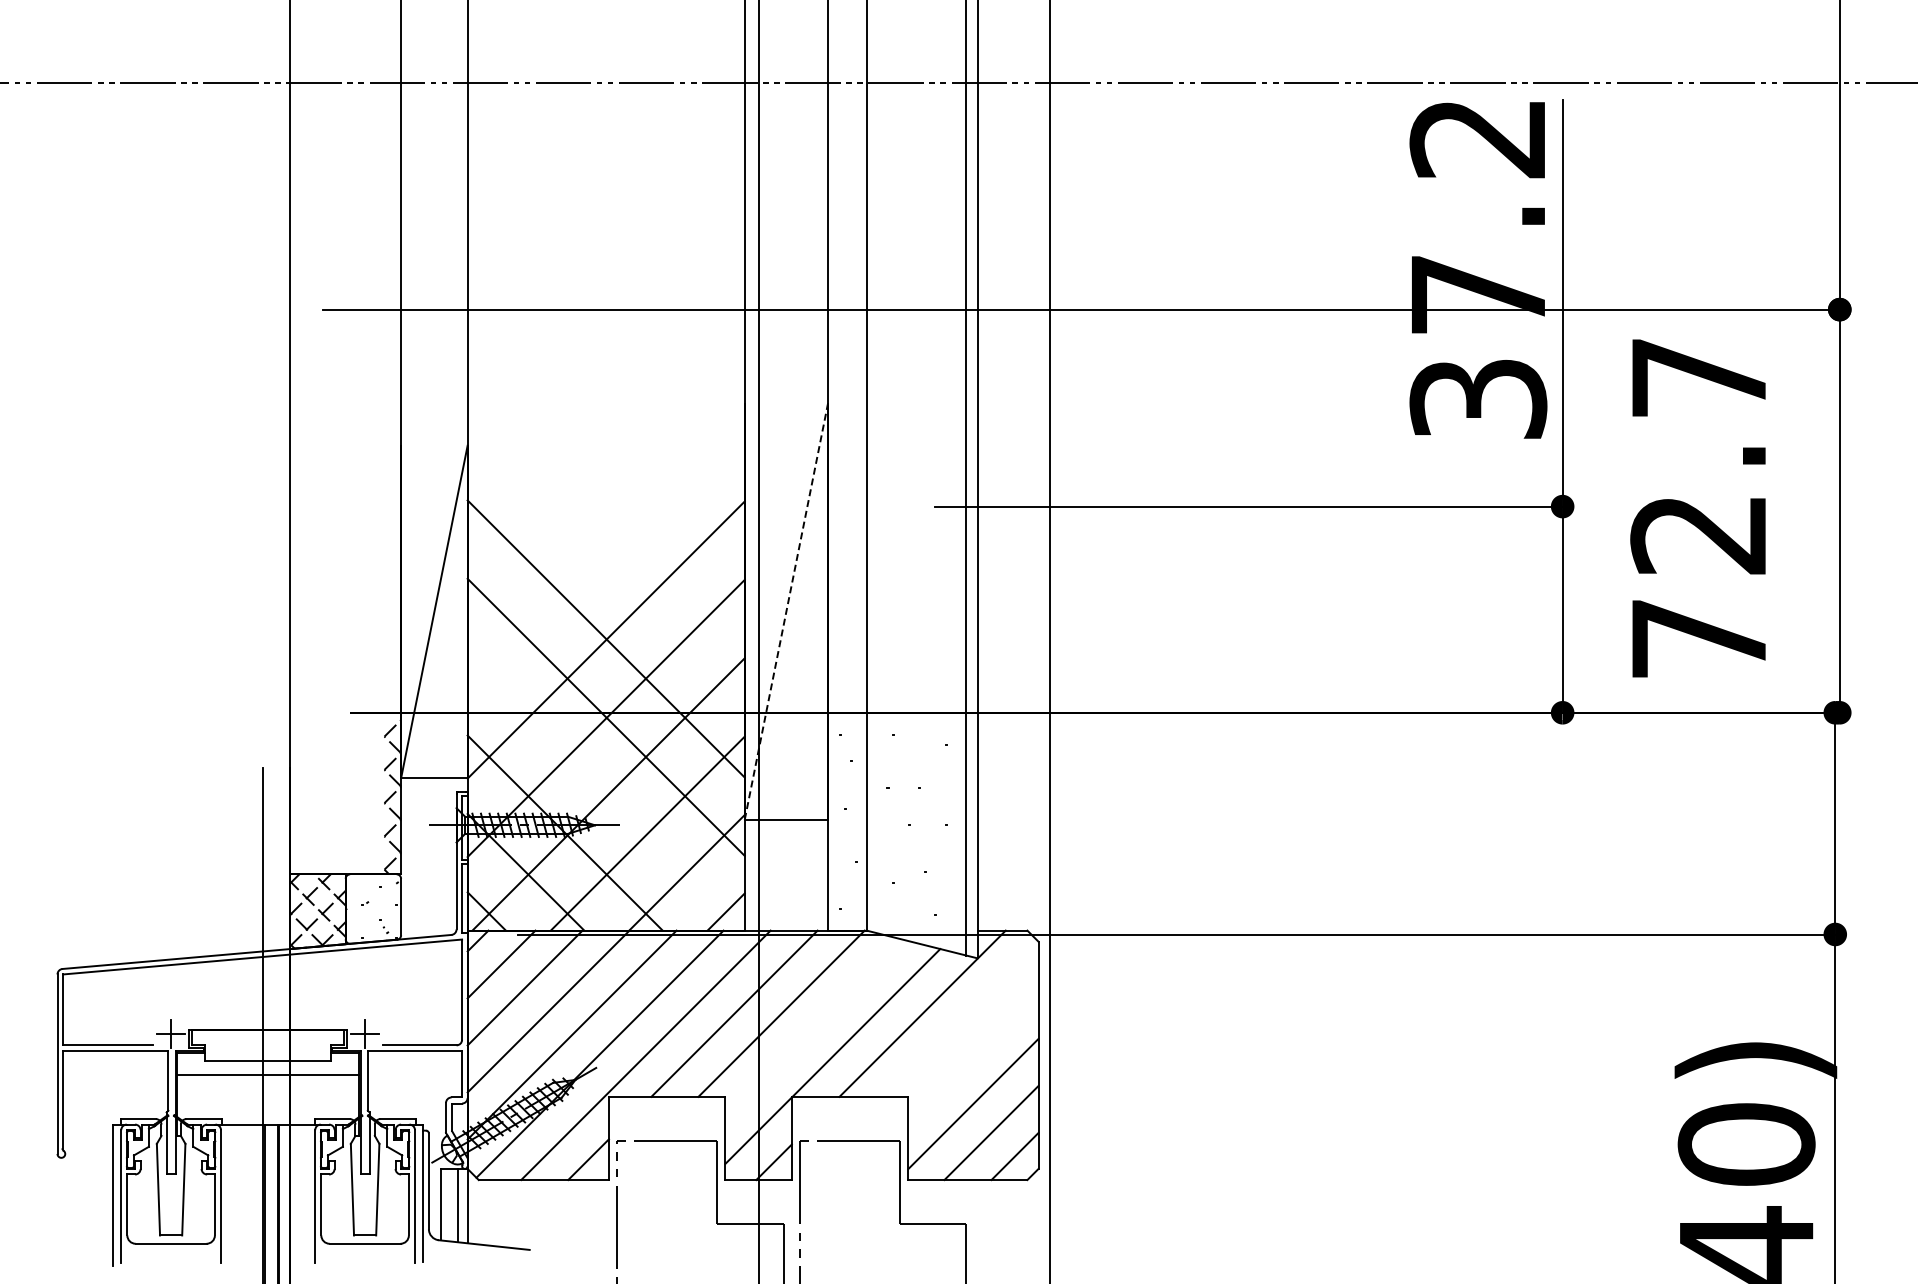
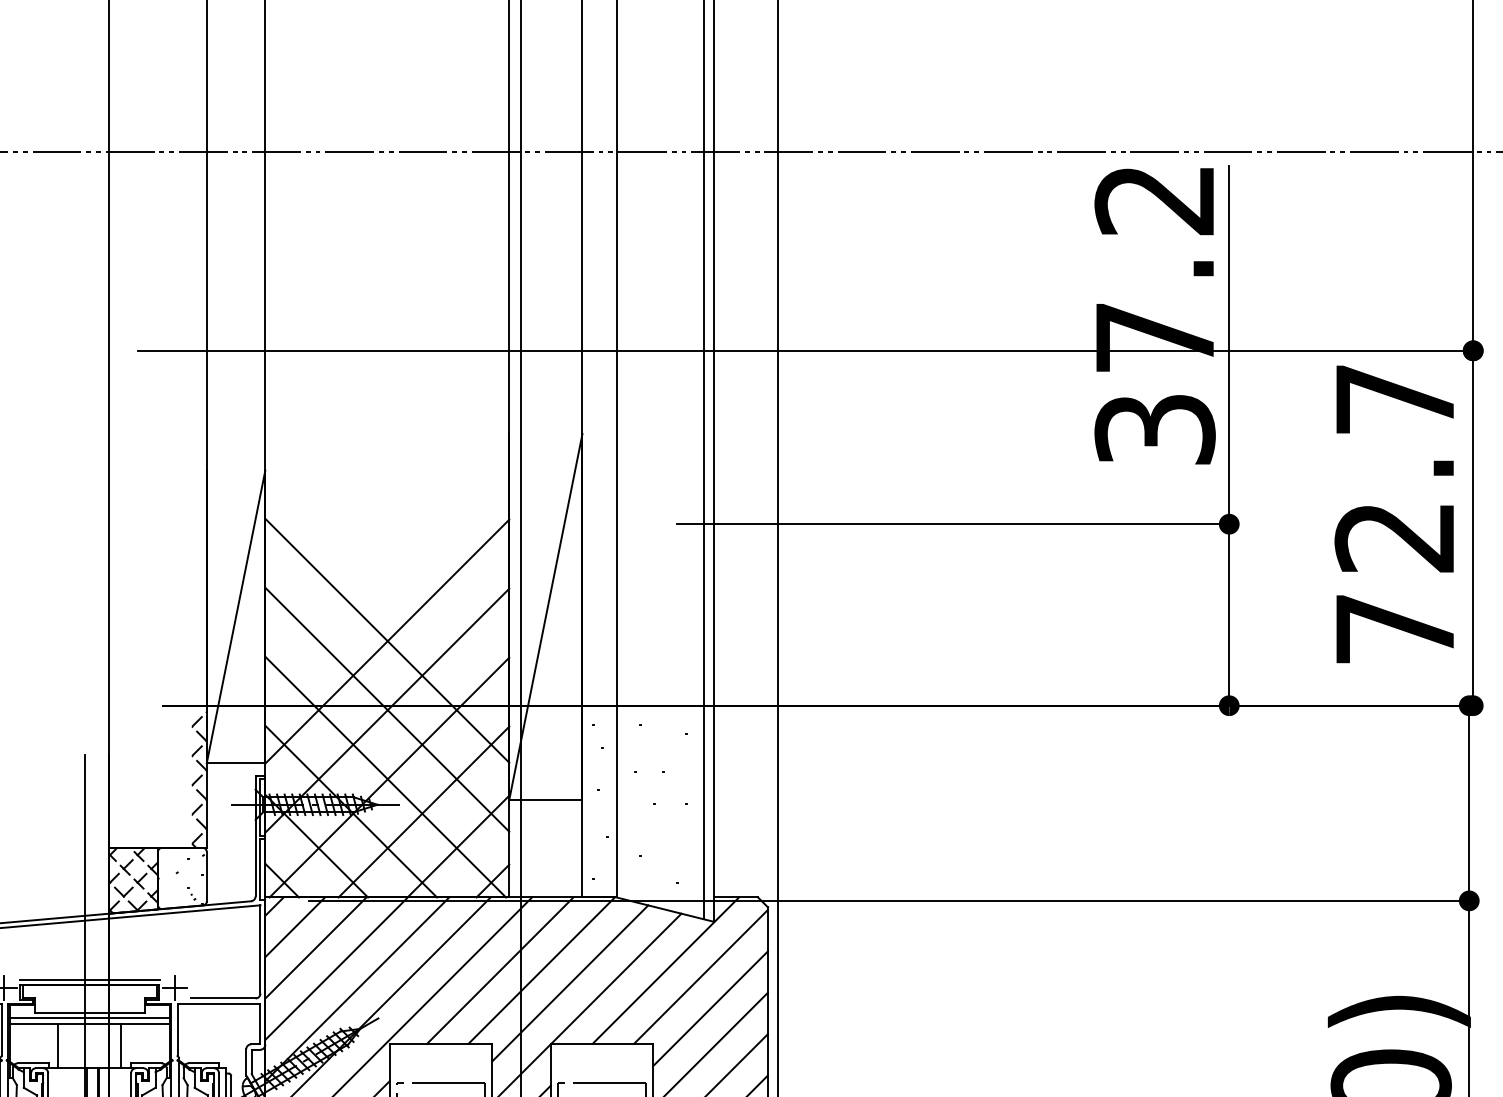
text: (1697, 508) -> (1393, 514), moved
line: (786, 611) -> (546, 616), dashed -> solid
line: (604, 793) -> (385, 776), added
line: (962, 1020) -> (700, 976), added
line: (267, 1024) -> (89, 980), added
line: (813, 1027) -> (569, 982), added
line: (973, 1056) -> (710, 1008), added
line: (268, 1066) -> (90, 1017), added
line: (232, 1099) -> (58, 1046), added
line: (303, 1099) -> (120, 1046), added

